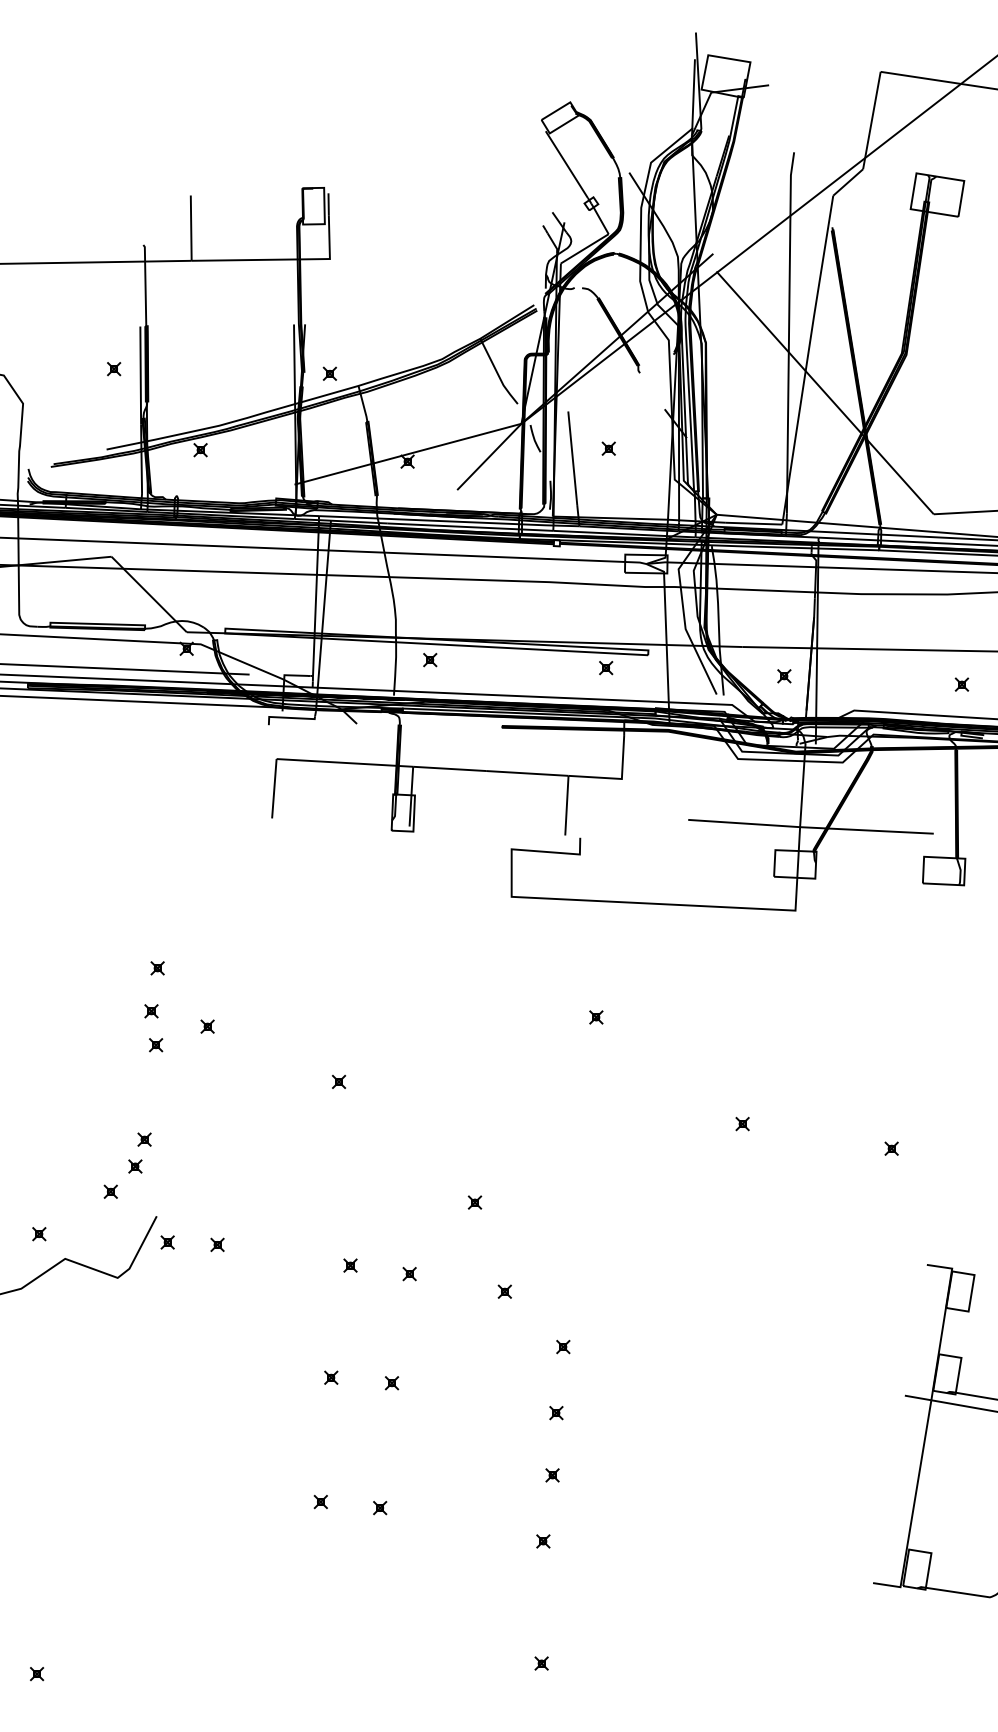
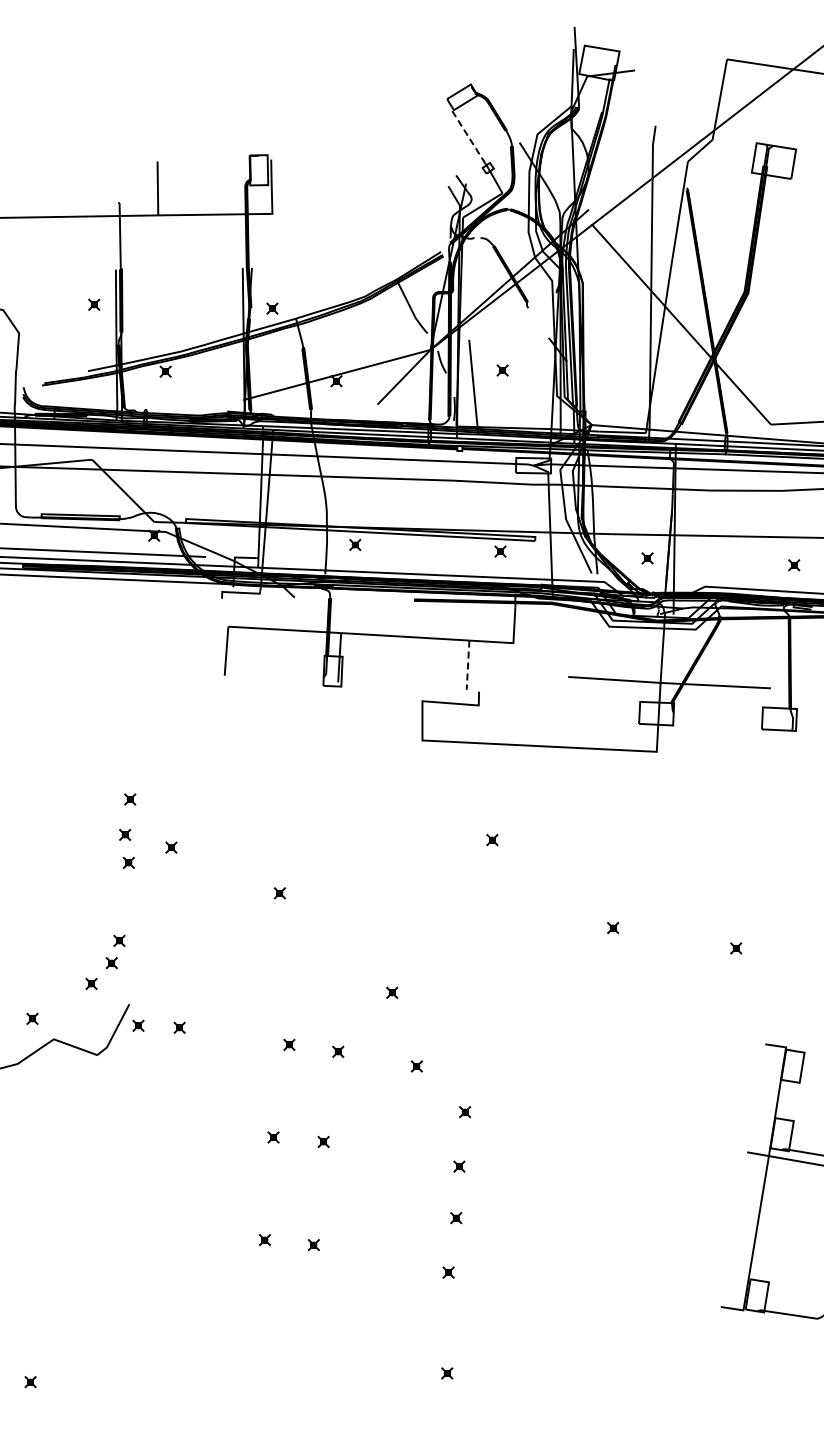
line: (567, 164) -> (468, 135), solid -> dashed
line: (567, 806) -> (468, 665), solid -> dashed

